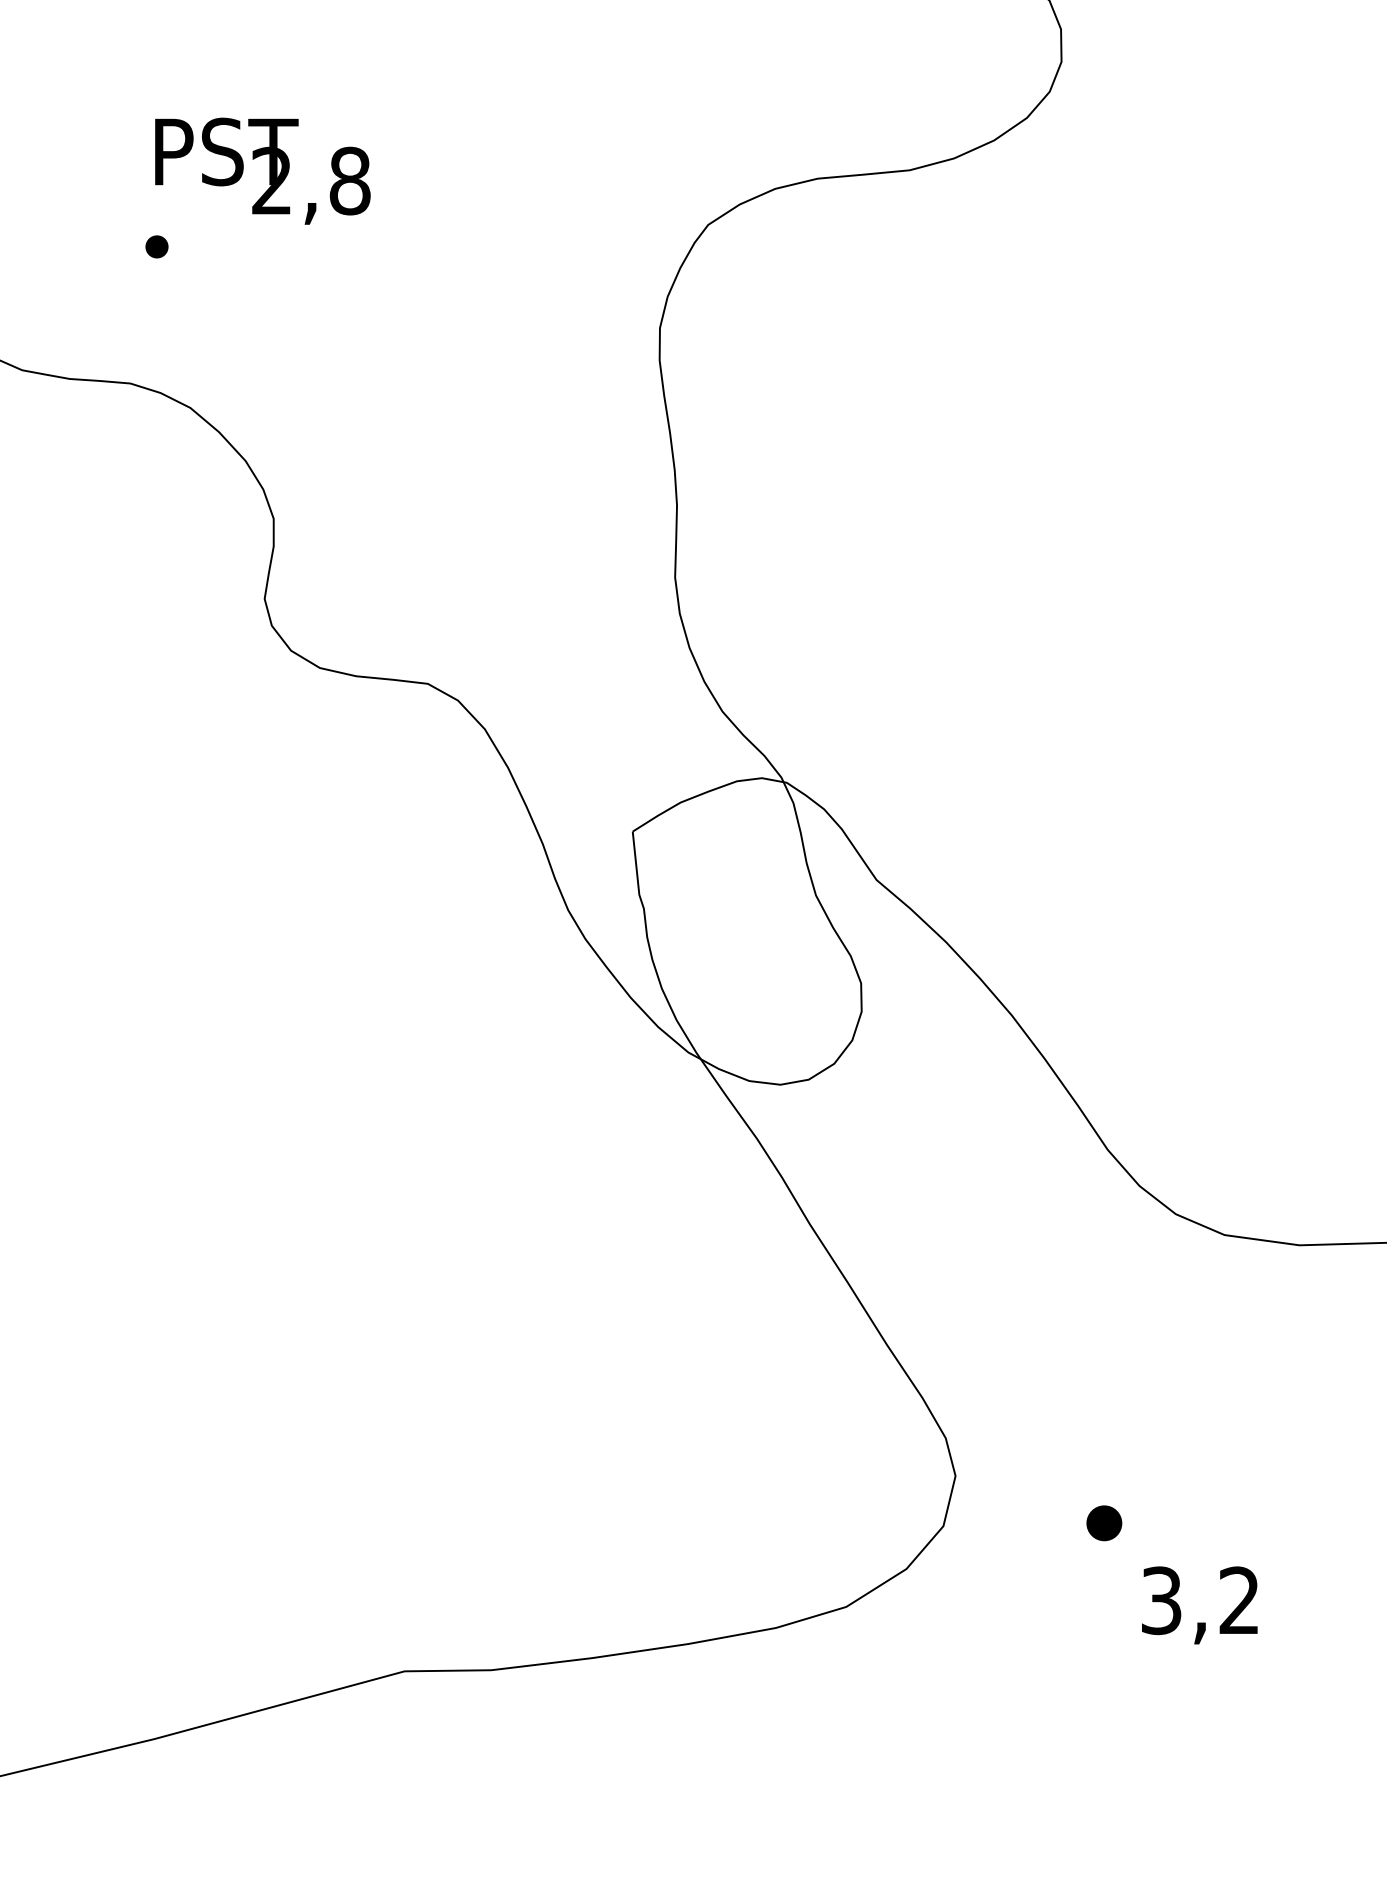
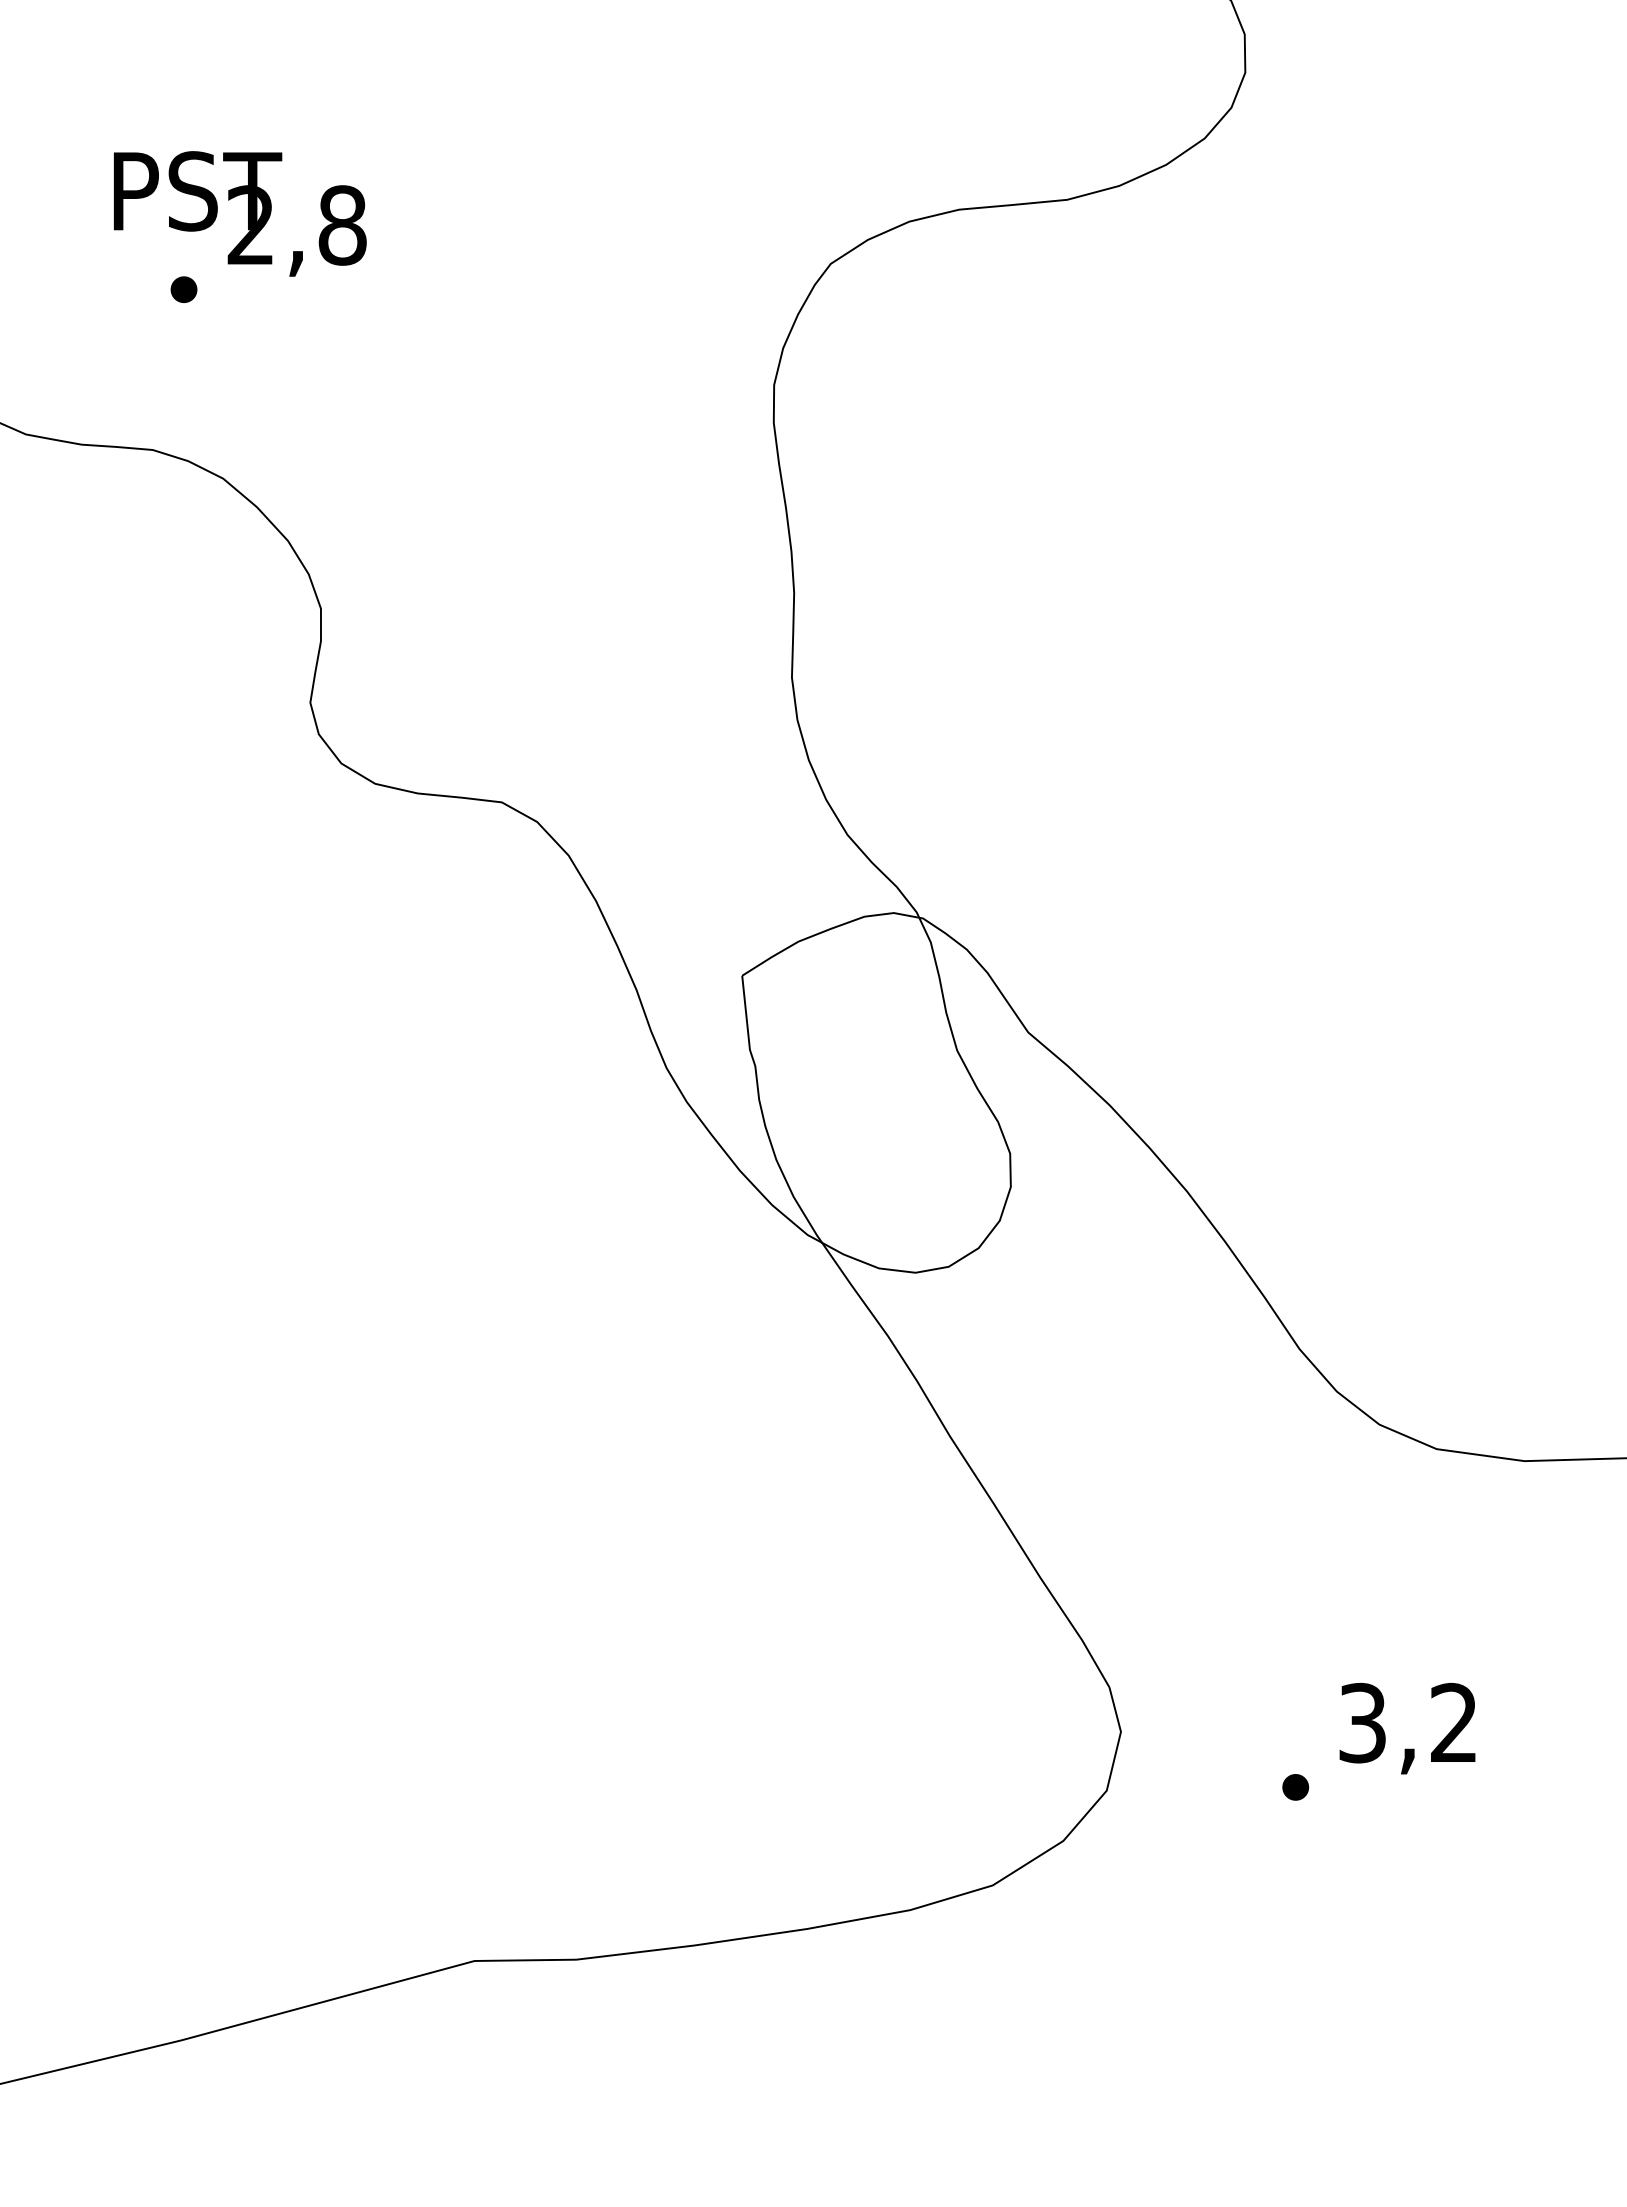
text: (263, 170) -> (240, 213), moved
part: (1104, 1523) -> (1295, 1787), size x0.62
text: (1199, 1605) -> (1407, 1728), moved

